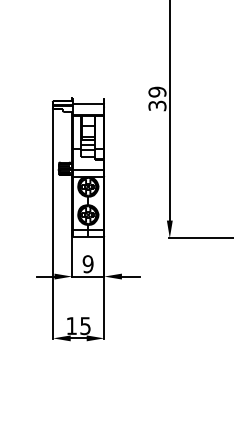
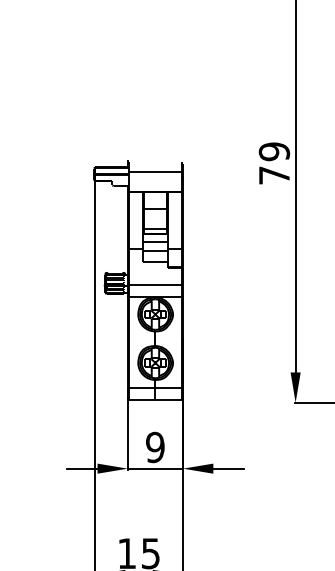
text: (157, 105) -> (274, 174), 39 -> 79

